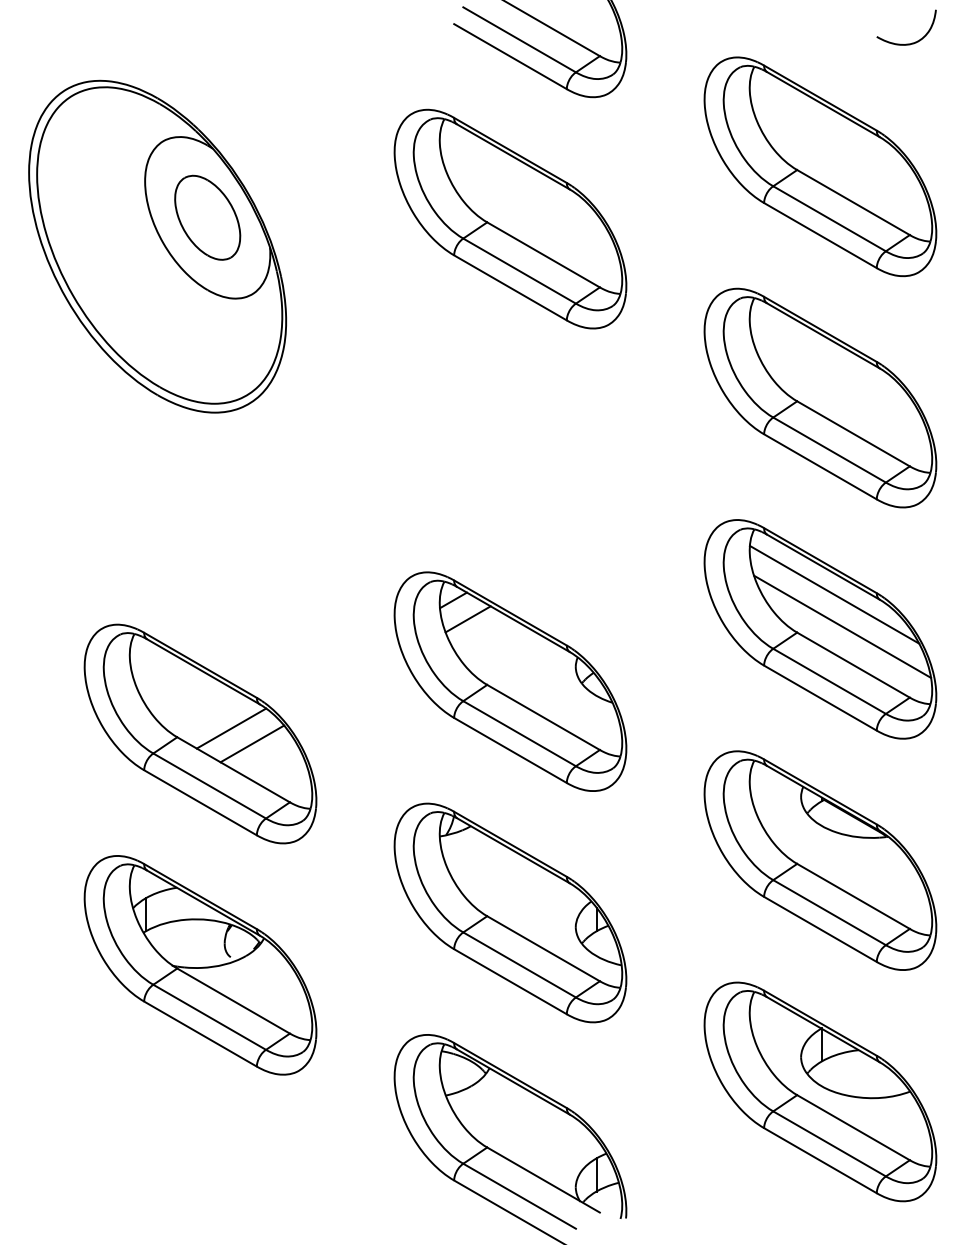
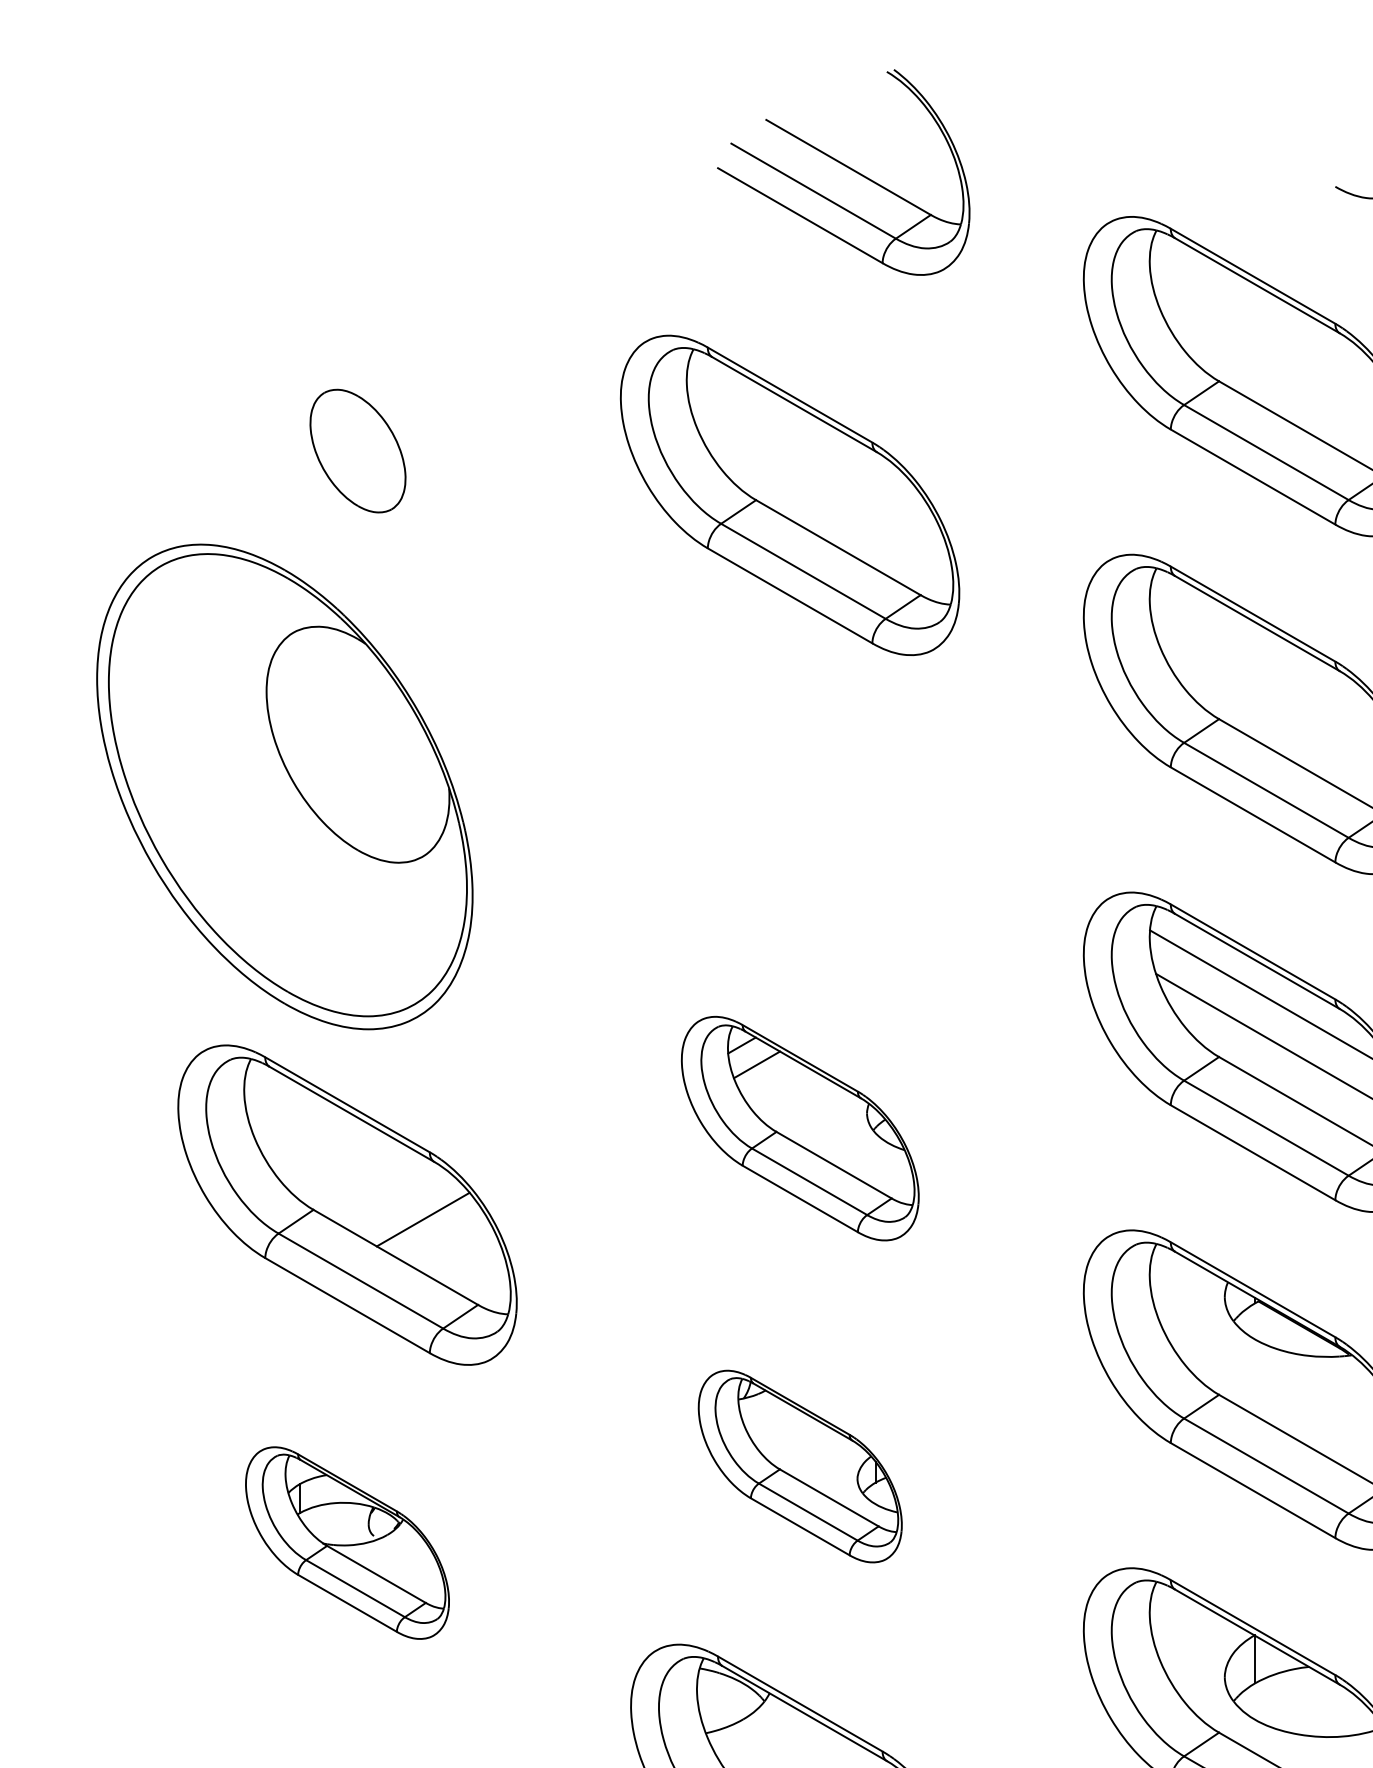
part: (510, 218) -> (790, 494), moved
part: (157, 246) -> (284, 786), moved
part: (510, 681) -> (800, 1128), size x0.7
line: (231, 728) -> (392, 1197), removed
part: (510, 912) -> (800, 1465), size x0.6
part: (200, 965) -> (347, 1543), size x0.6

